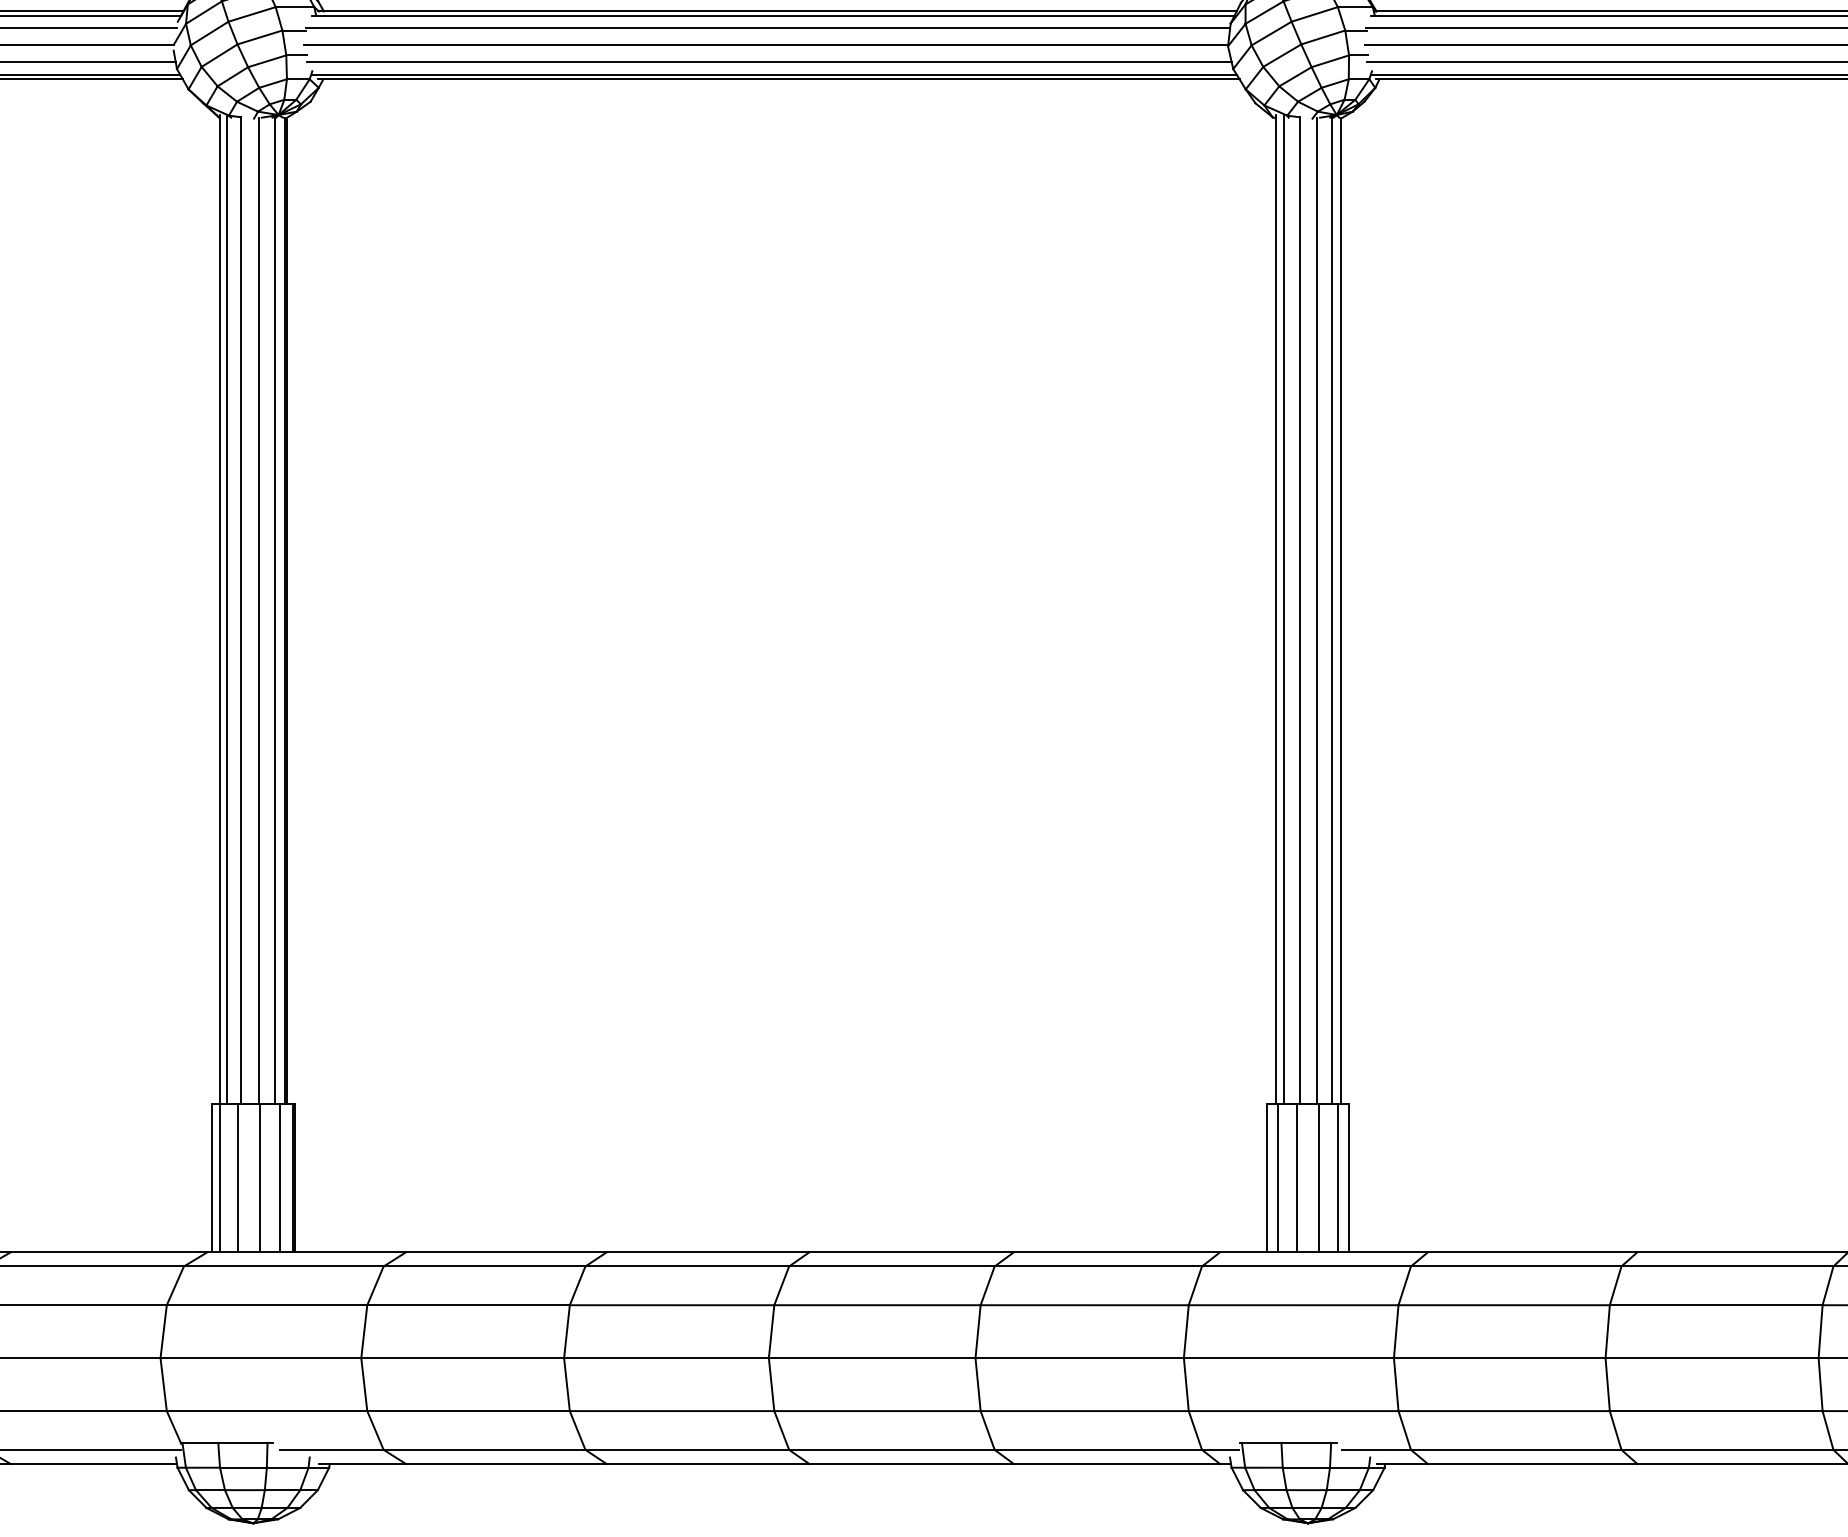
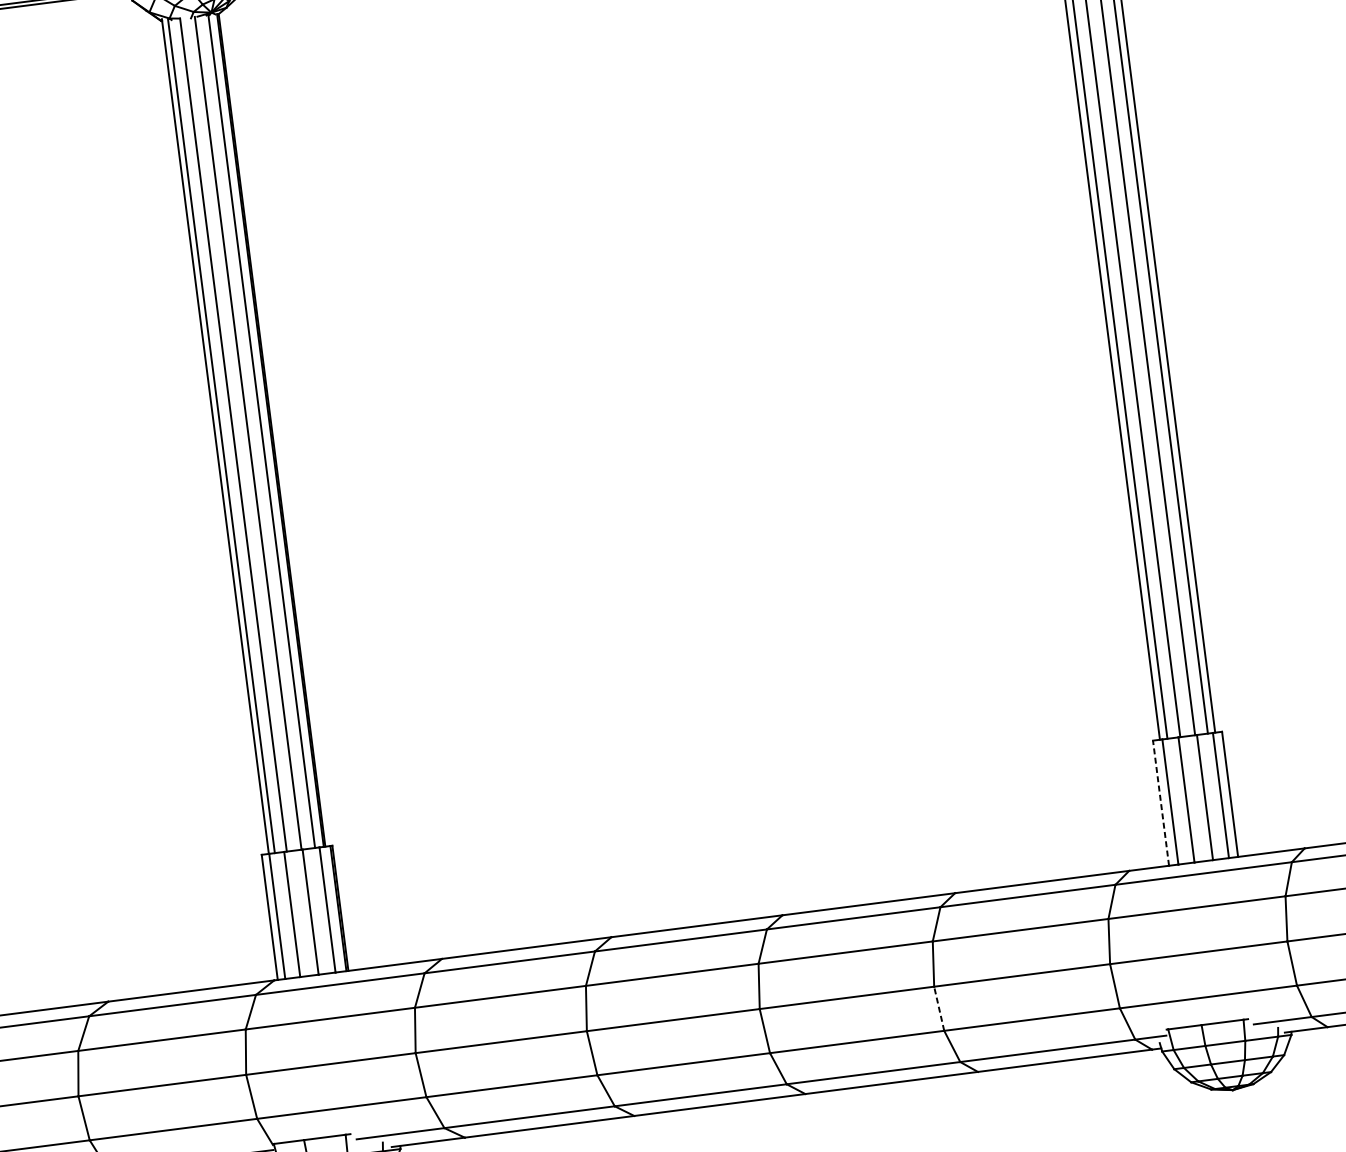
line: (1267, 1177) -> (1161, 802), solid -> dashed
line: (978, 1384) -> (939, 1008), solid -> dashed

